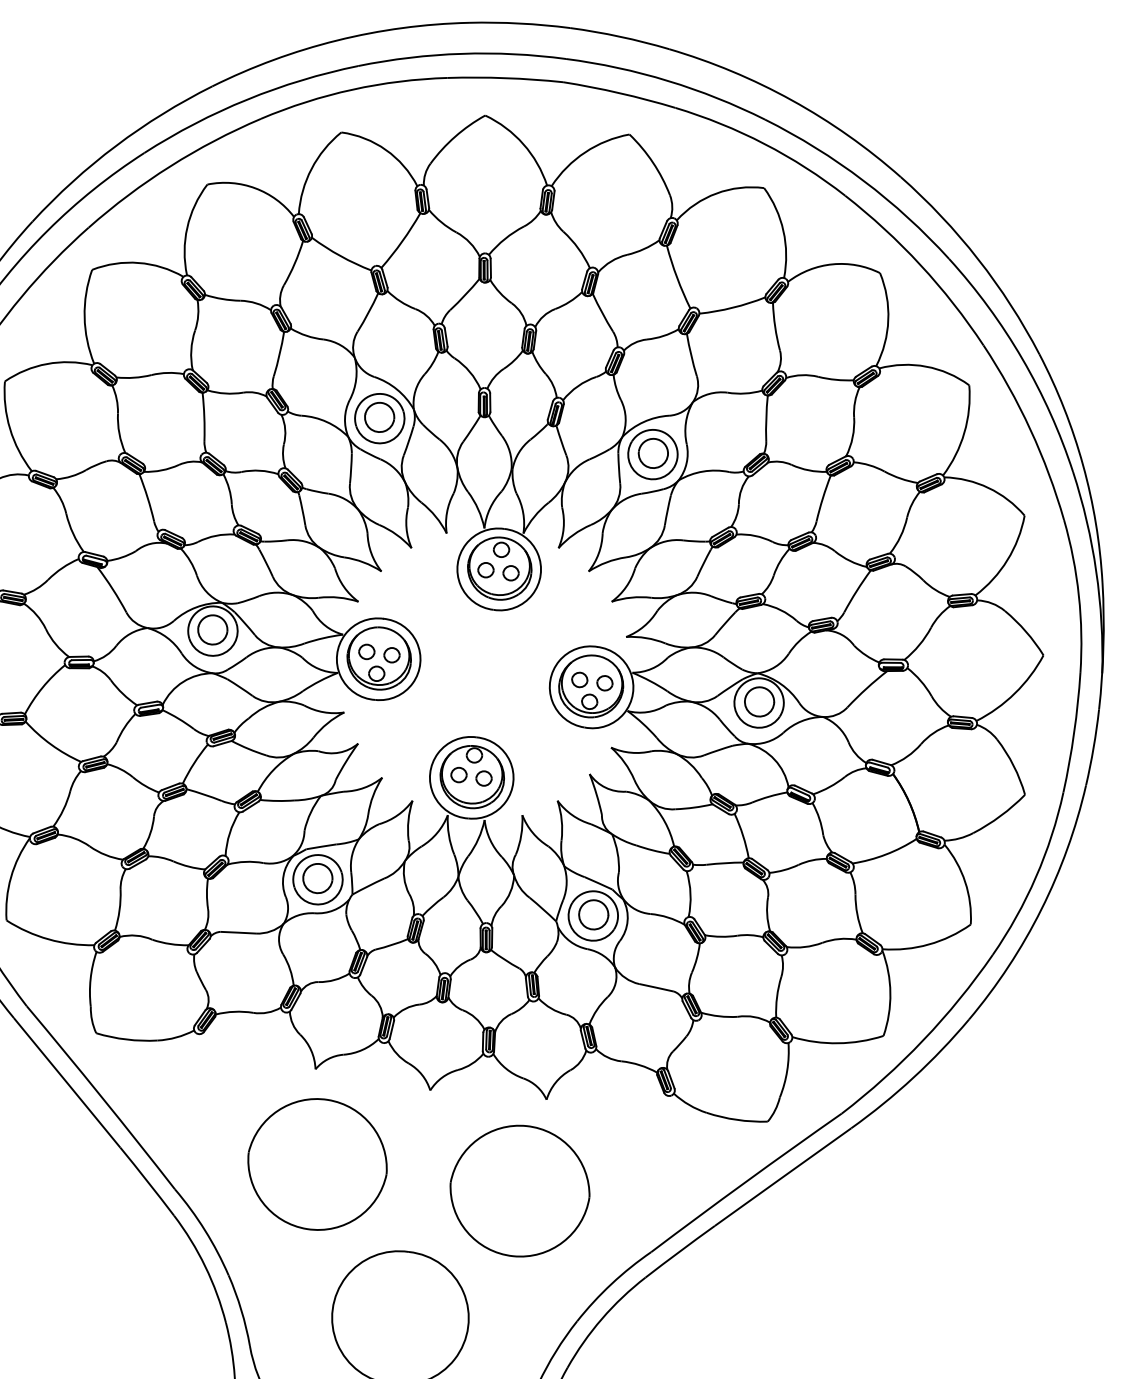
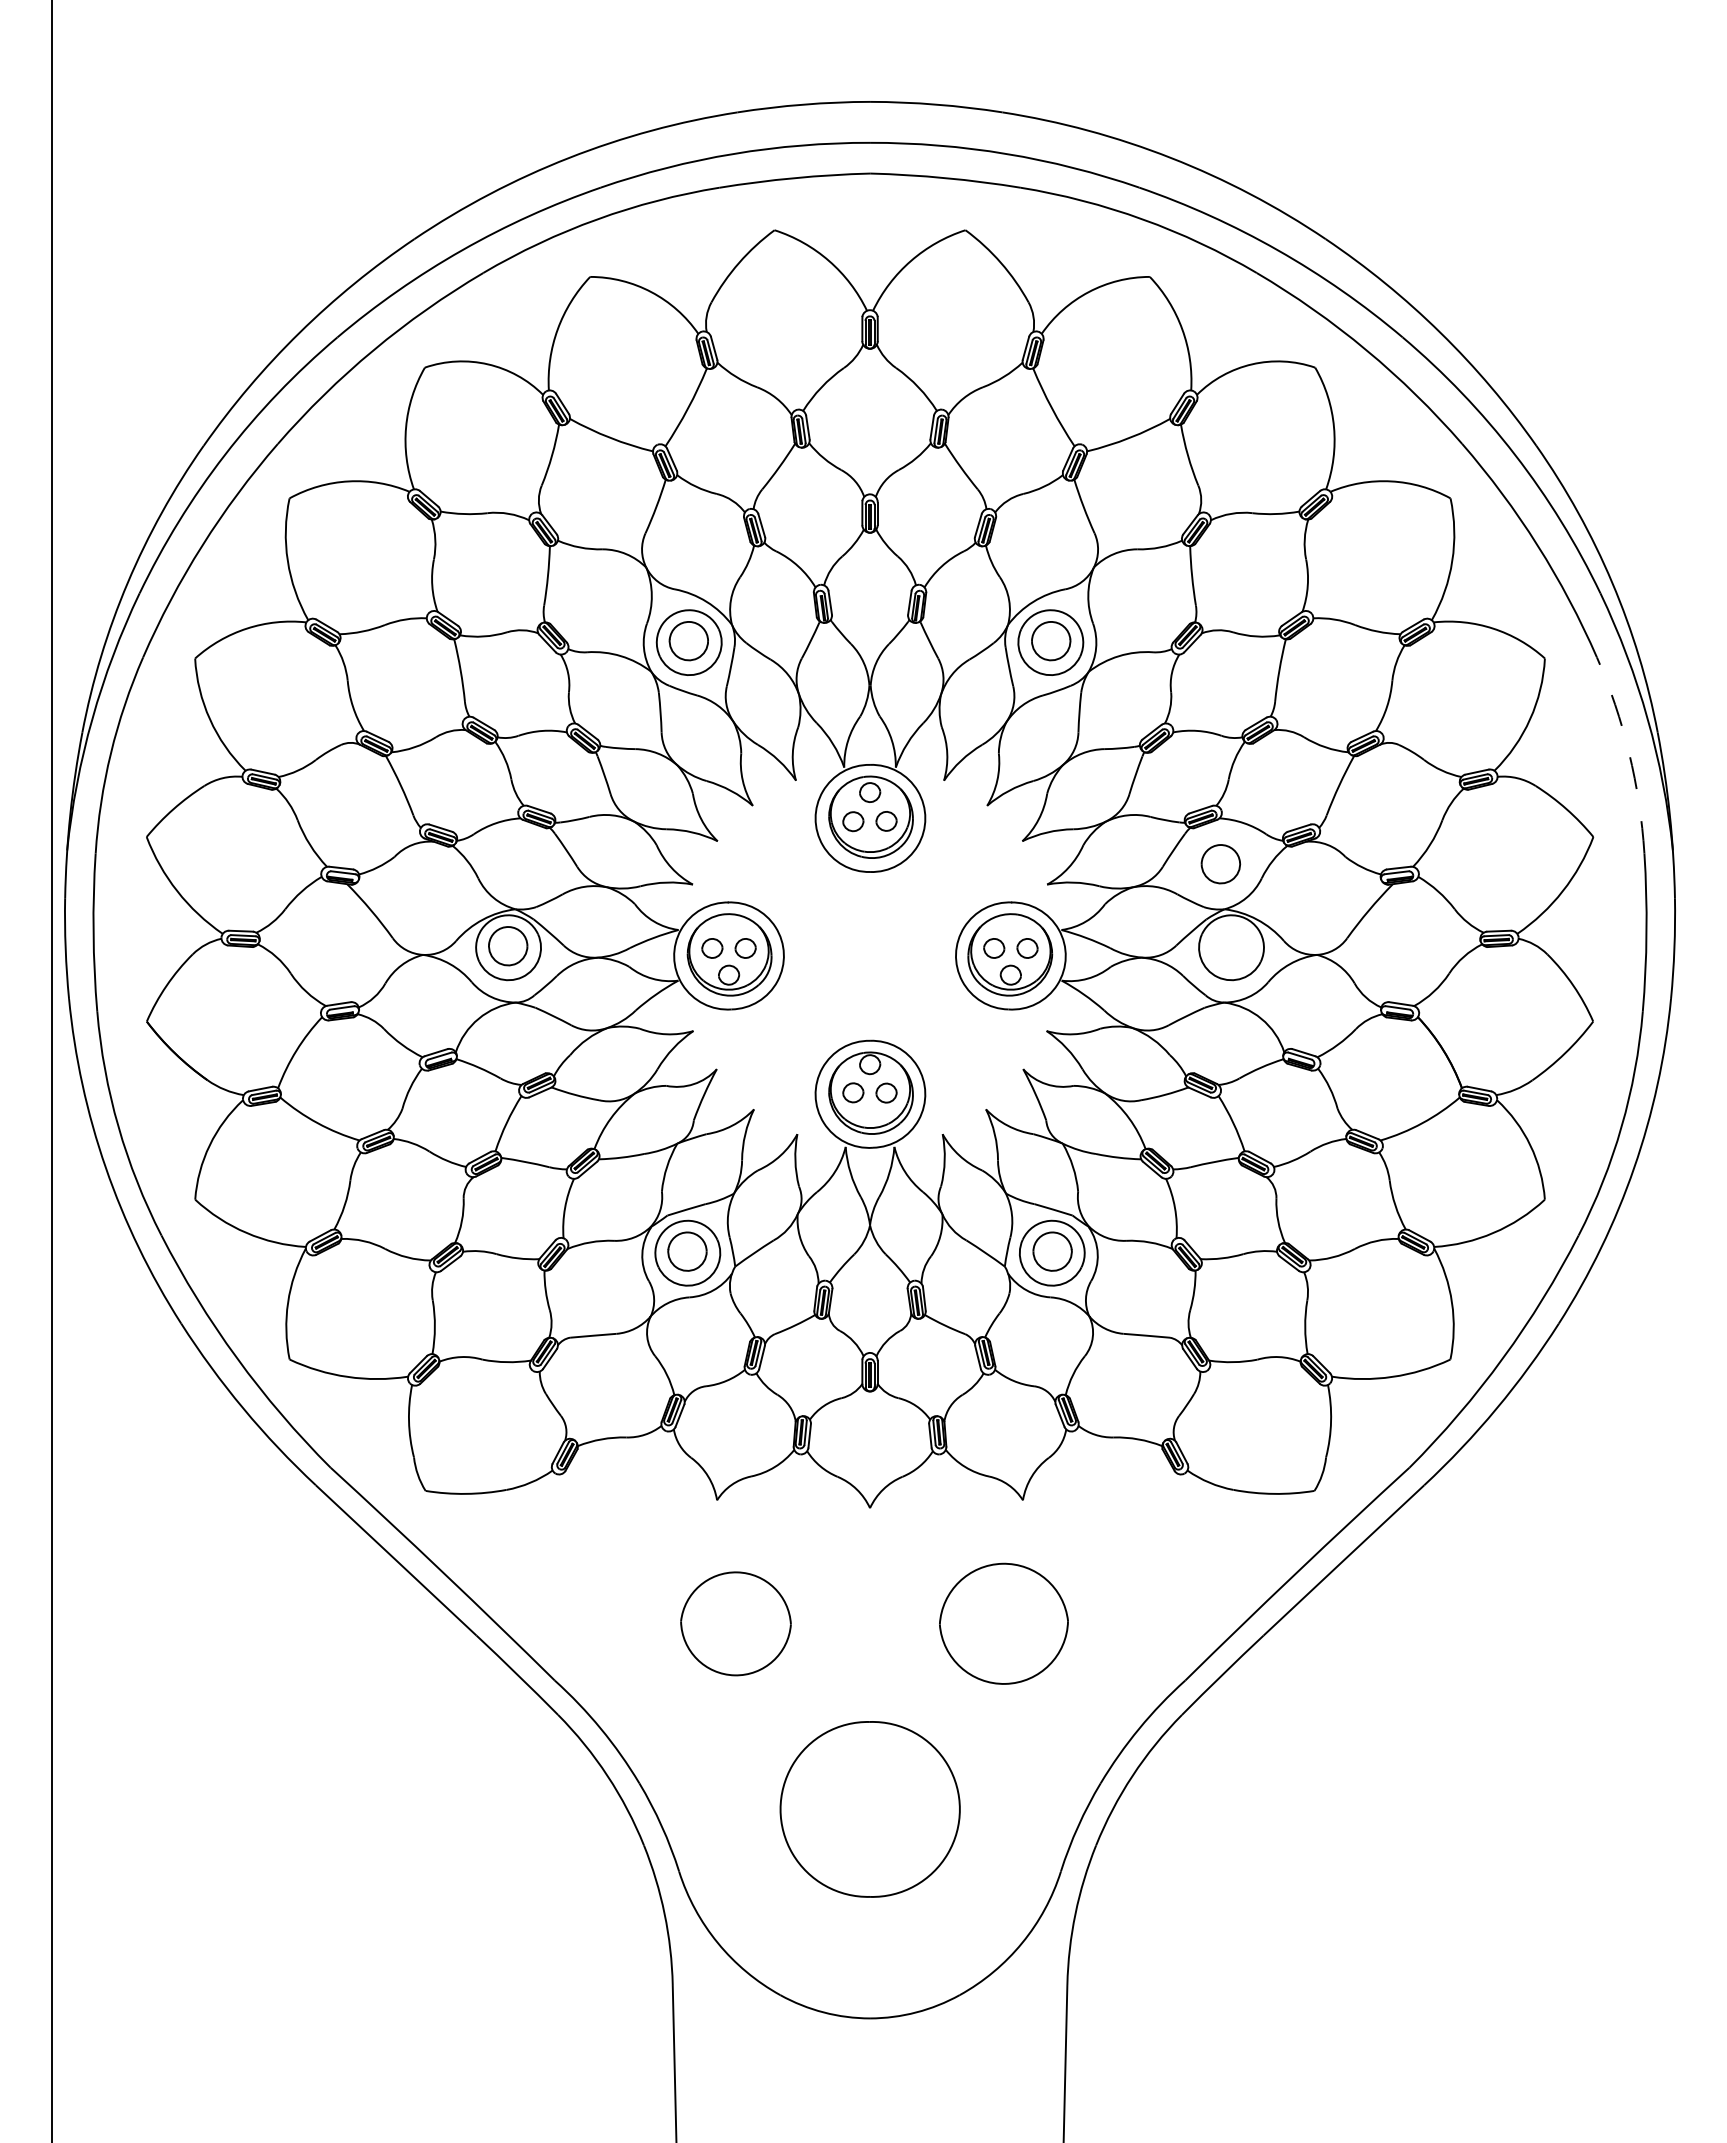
arc: (1079, 595) -> (1629, 753), solid -> dashed
part: (759, 702) -> (1220, 864), moved
part: (317, 1164) -> (735, 1623), size x0.6
part: (519, 1190) -> (1003, 1623), size x0.7

